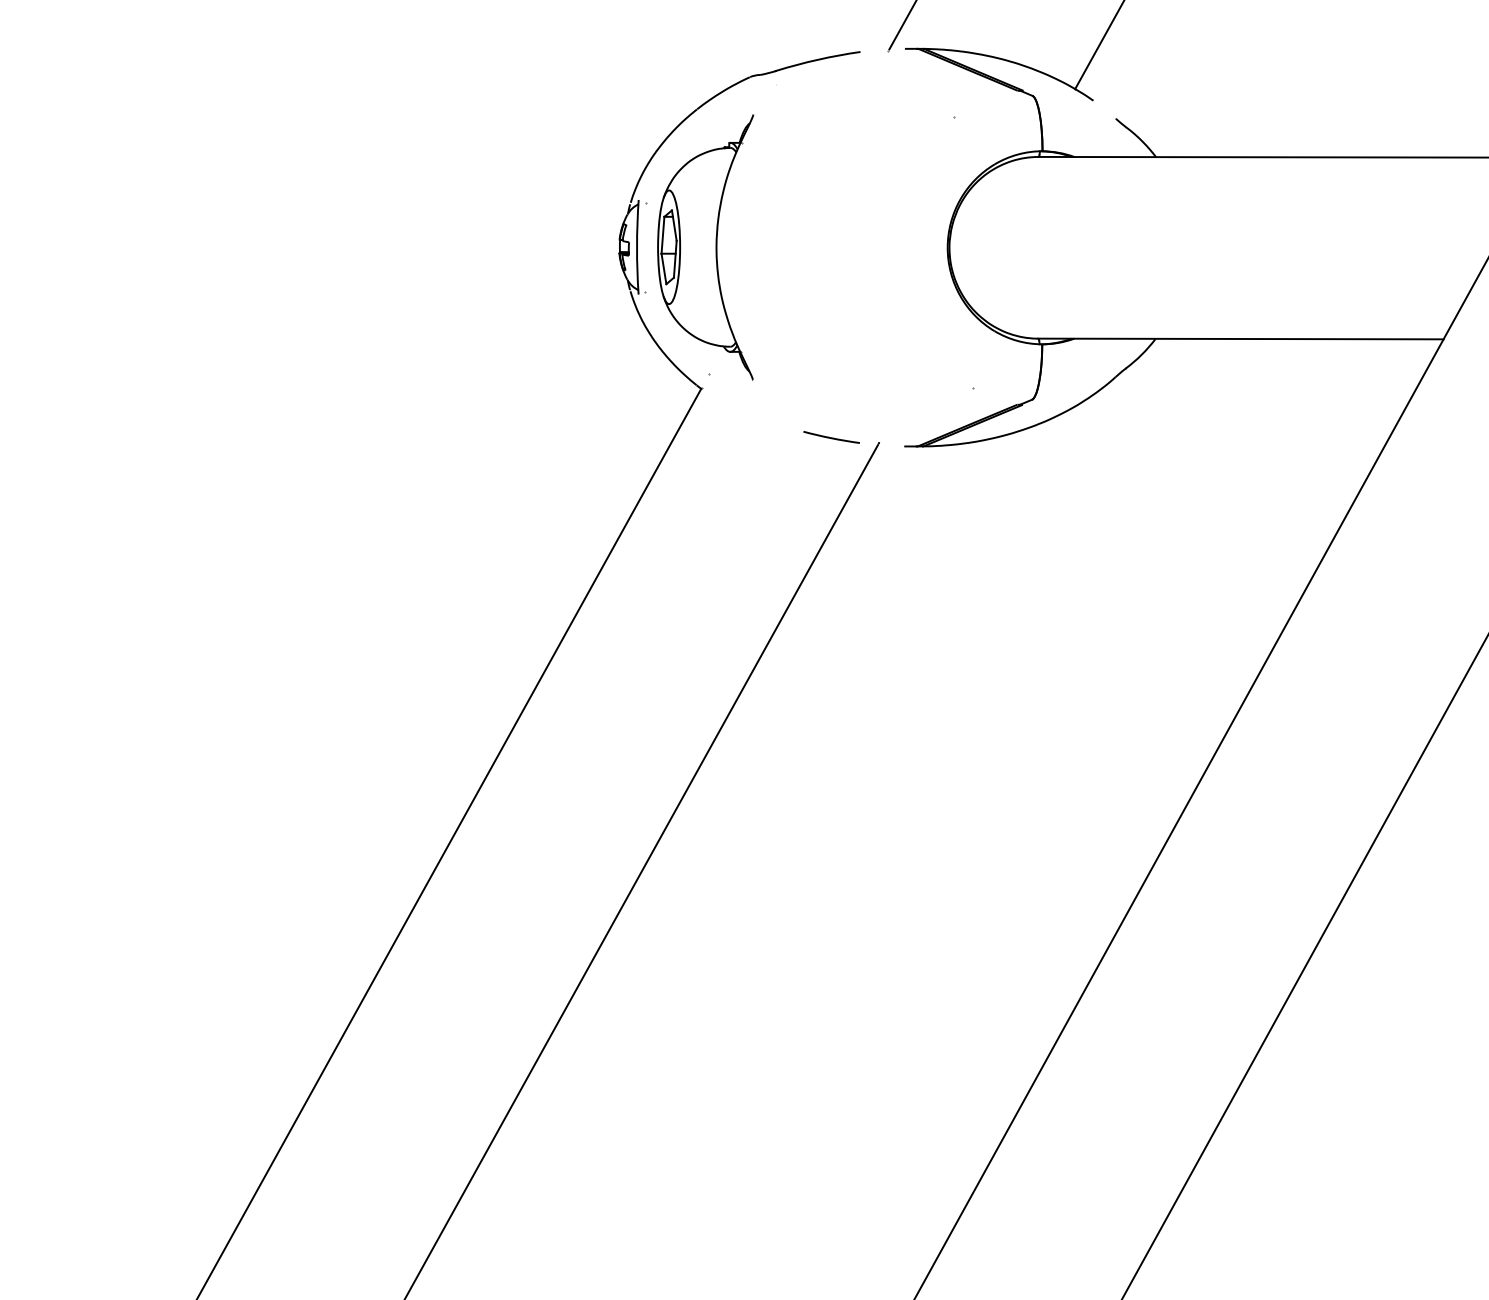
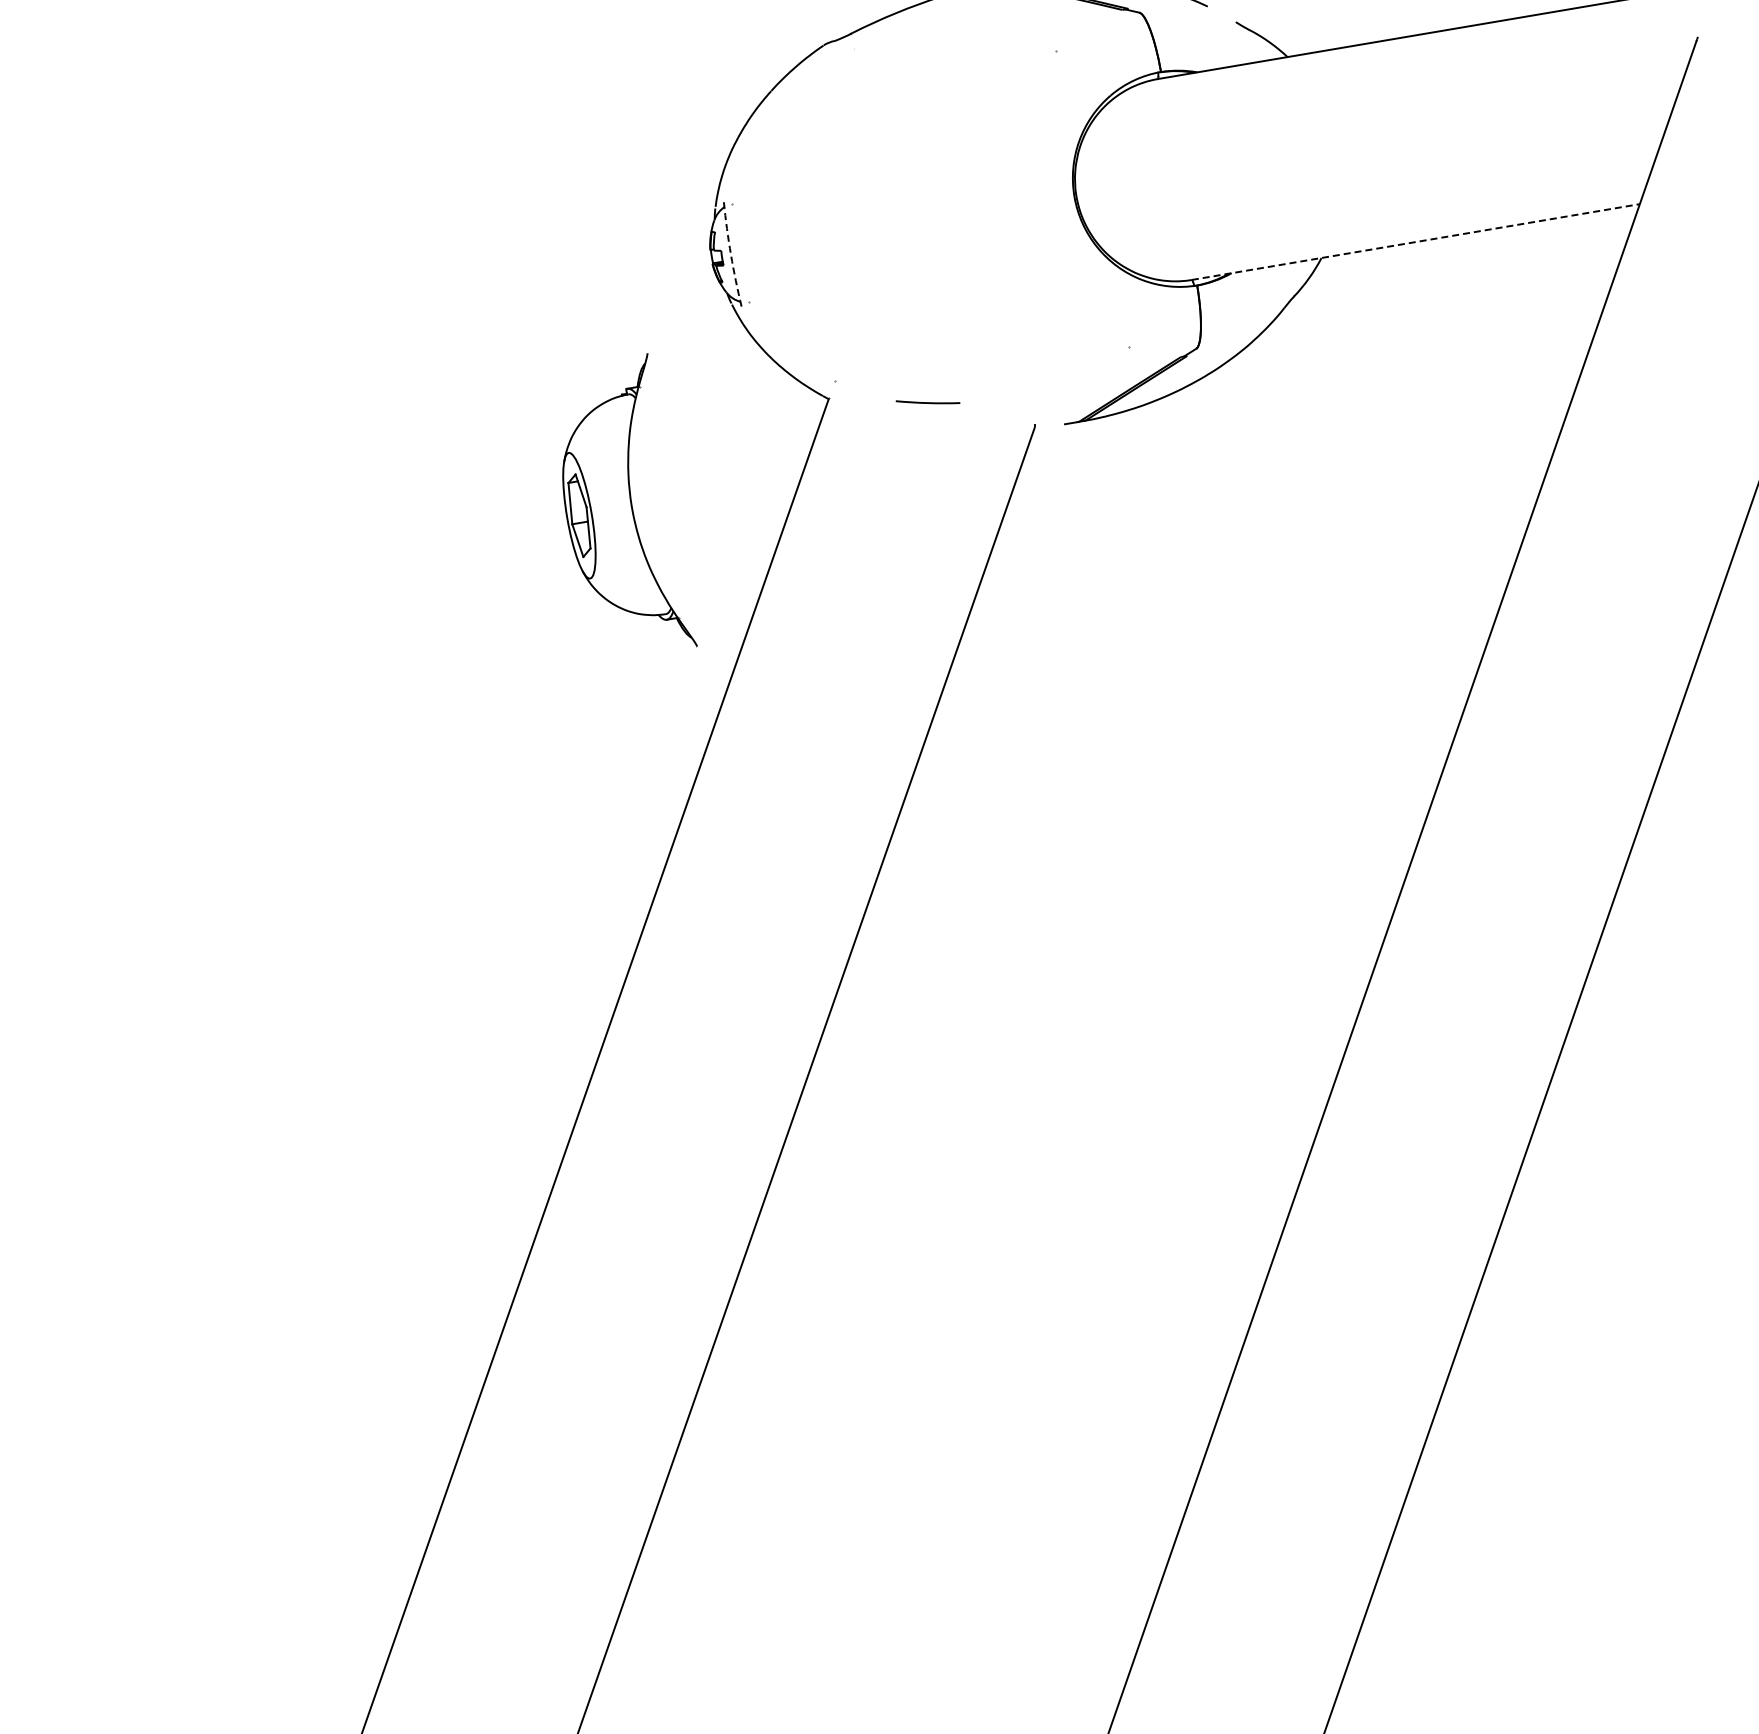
part: (715, 241) -> (629, 500), moved
arc: (636, 246) -> (730, 254), solid -> dashed
line: (1241, 338) -> (1416, 241), solid -> dashed
line: (831, 437) -> (927, 402), moved

